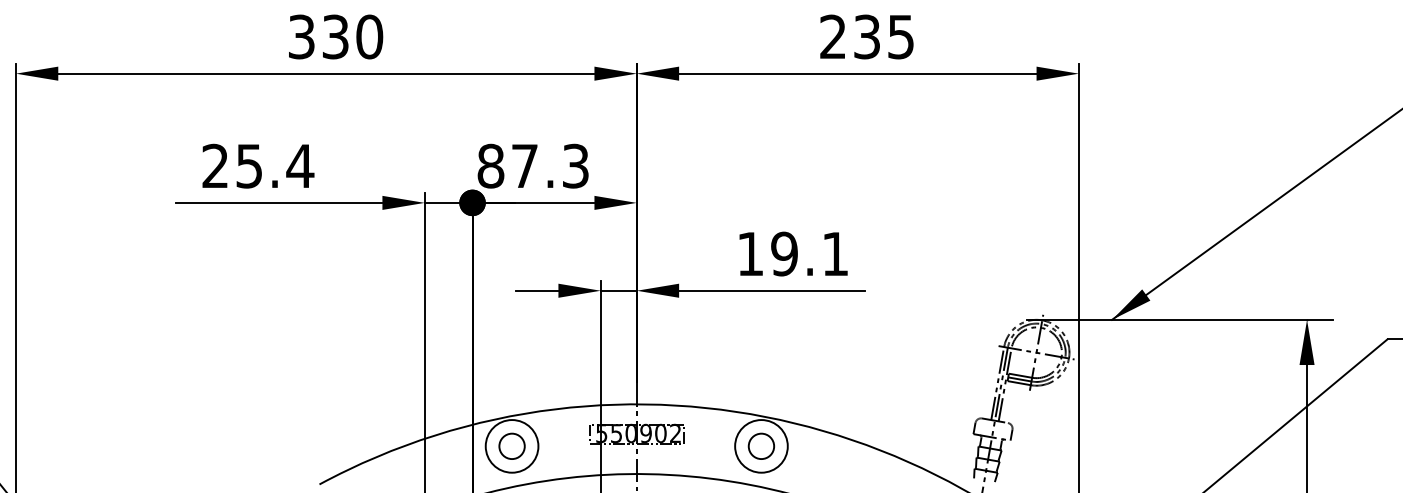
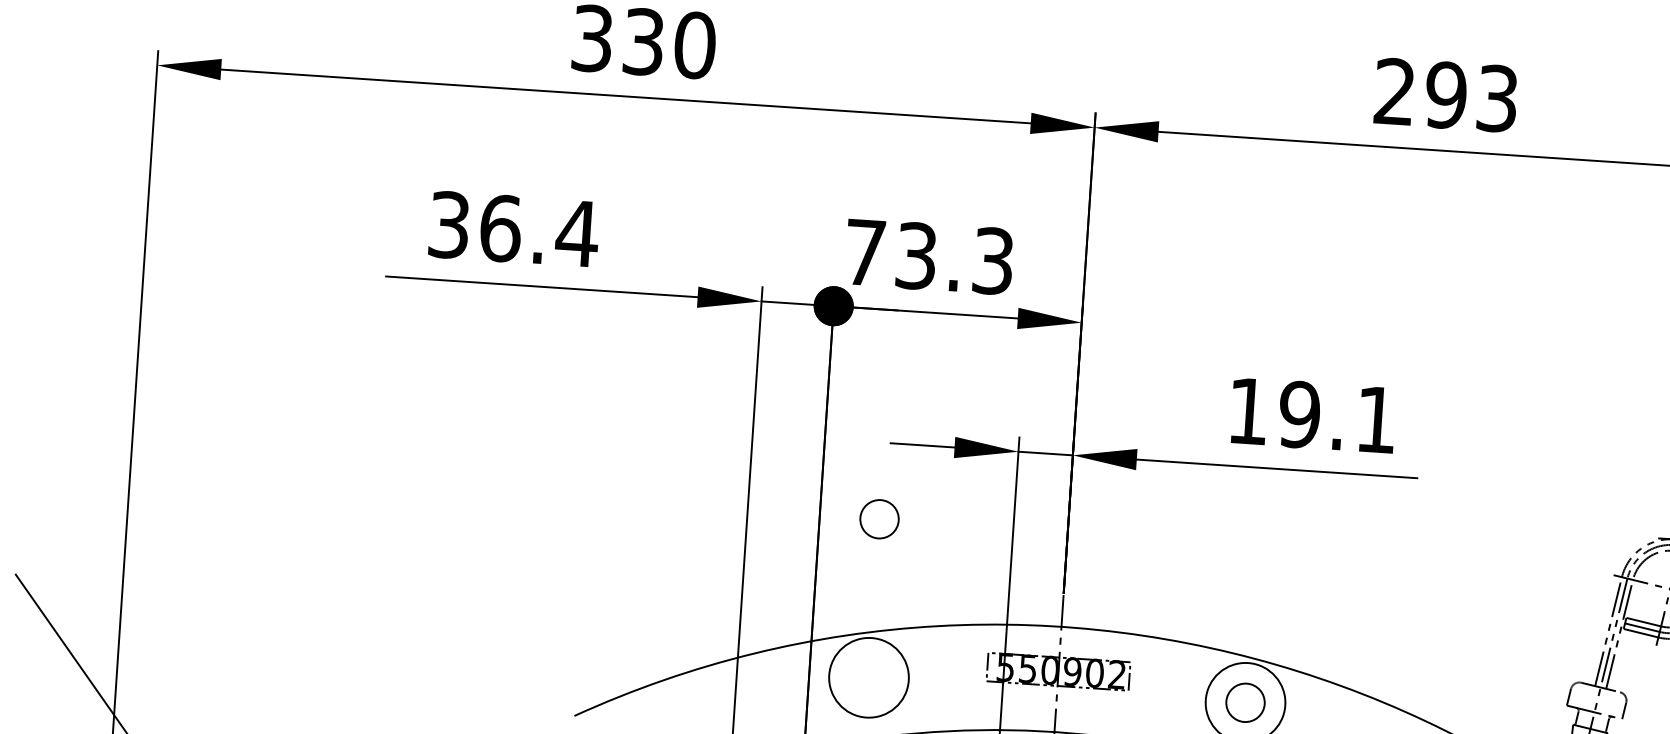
text: (883, 36) -> (1470, 96), 235 -> 293
text: (232, 165) -> (475, 225), 25.4 -> 36.4
text: (507, 165) -> (890, 253), 87.3 -> 73.3
circle: (511, 445) -> (878, 517), moved

